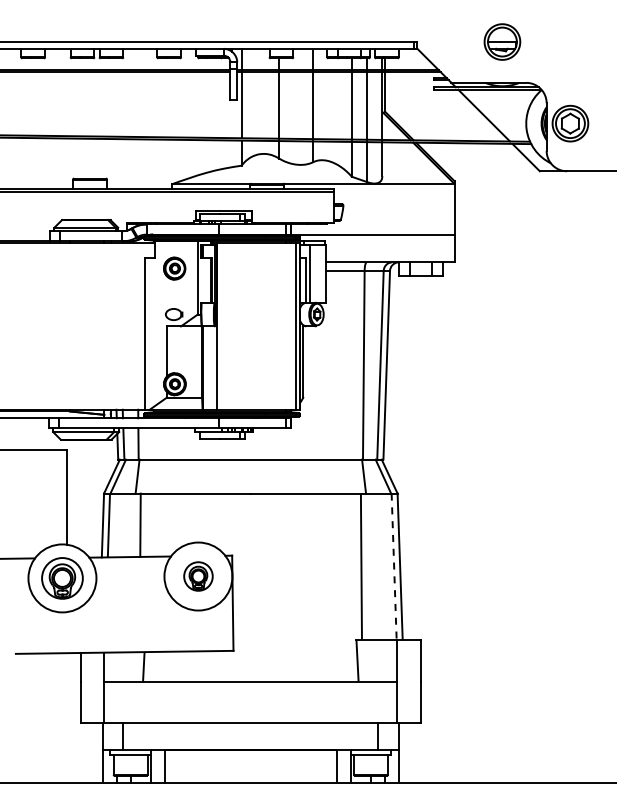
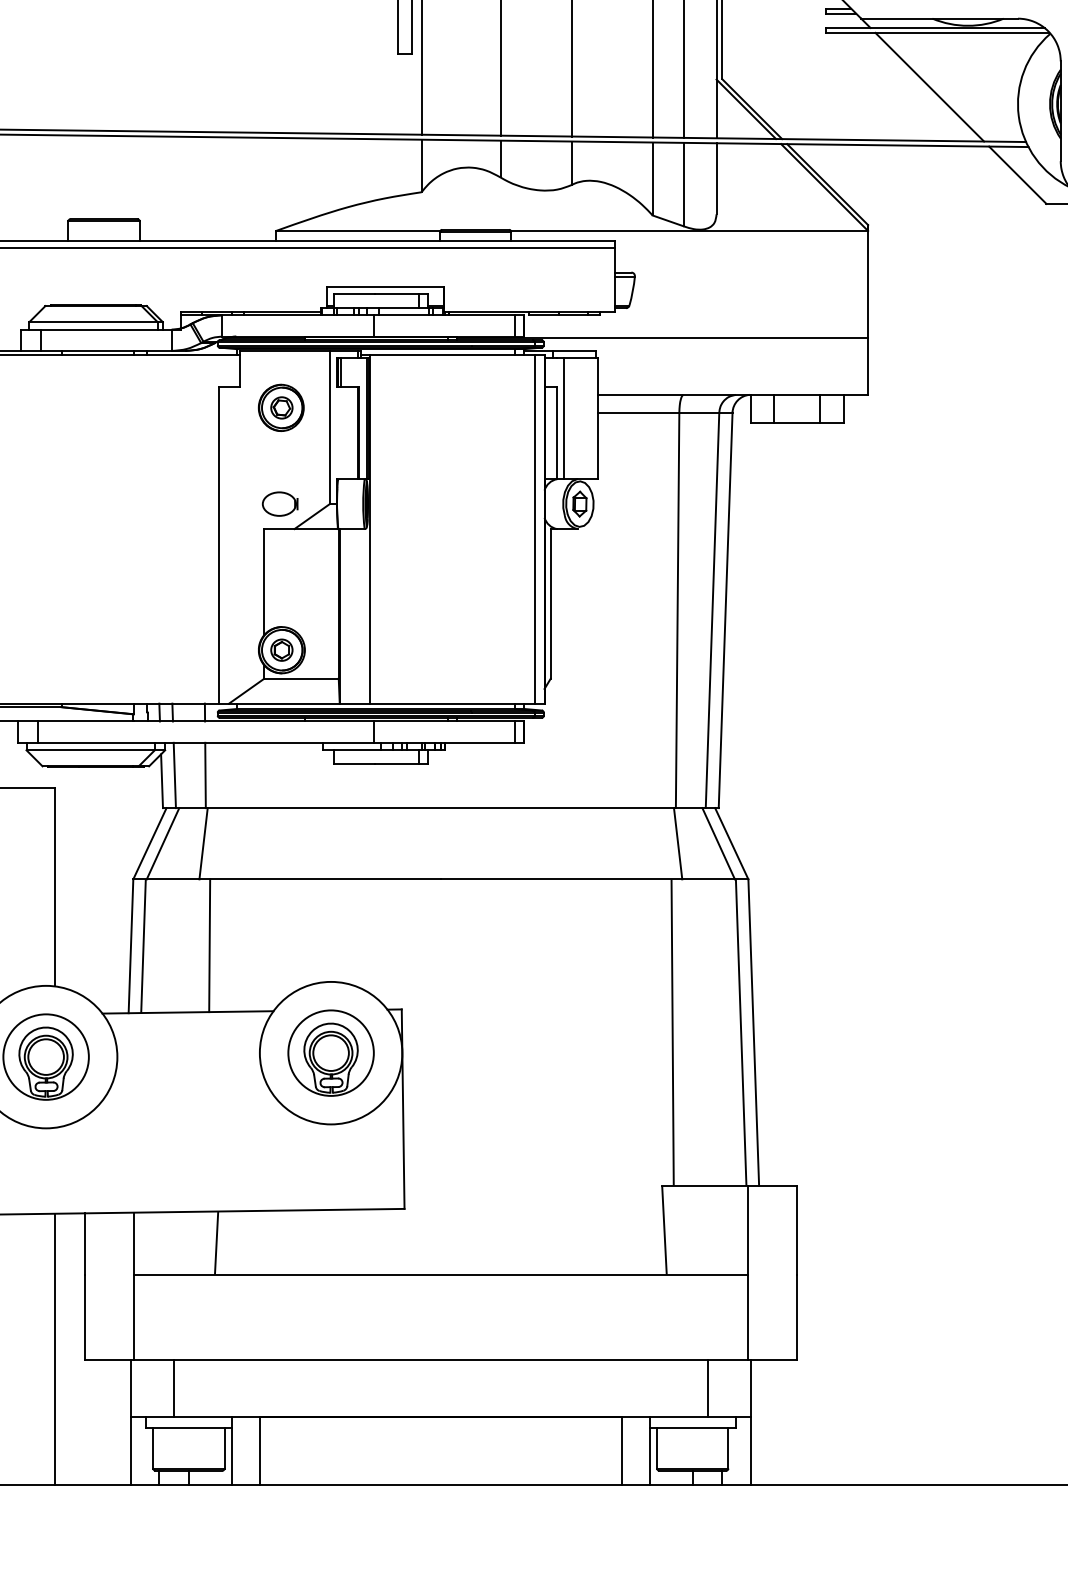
line: (394, 567) -> (741, 1034), dashed -> solid
part: (198, 576) -> (331, 1053), size x1.43
line: (66, 717) -> (54, 1348), added

